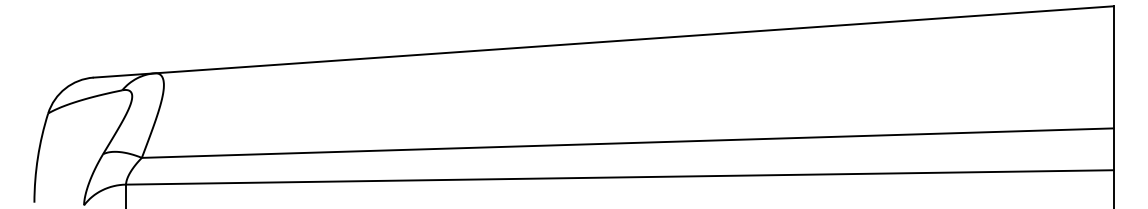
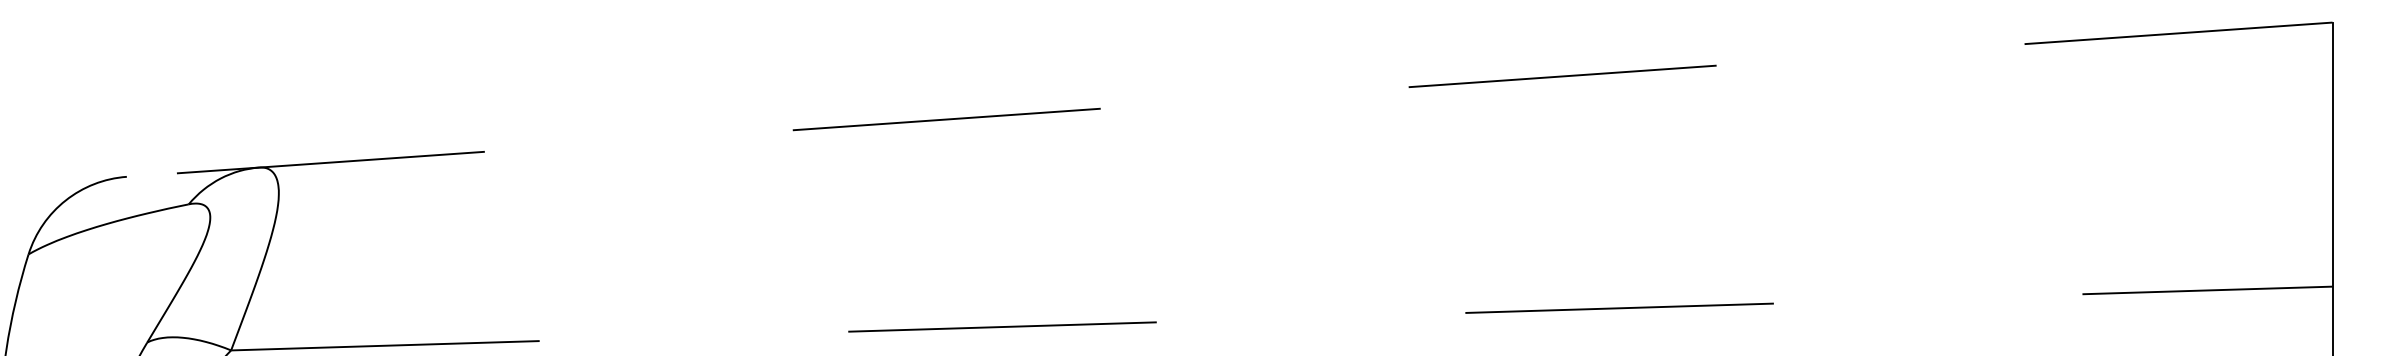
line: (603, 42) -> (1229, 100), solid -> dashed
line: (628, 143) -> (1283, 319), solid -> dashed

